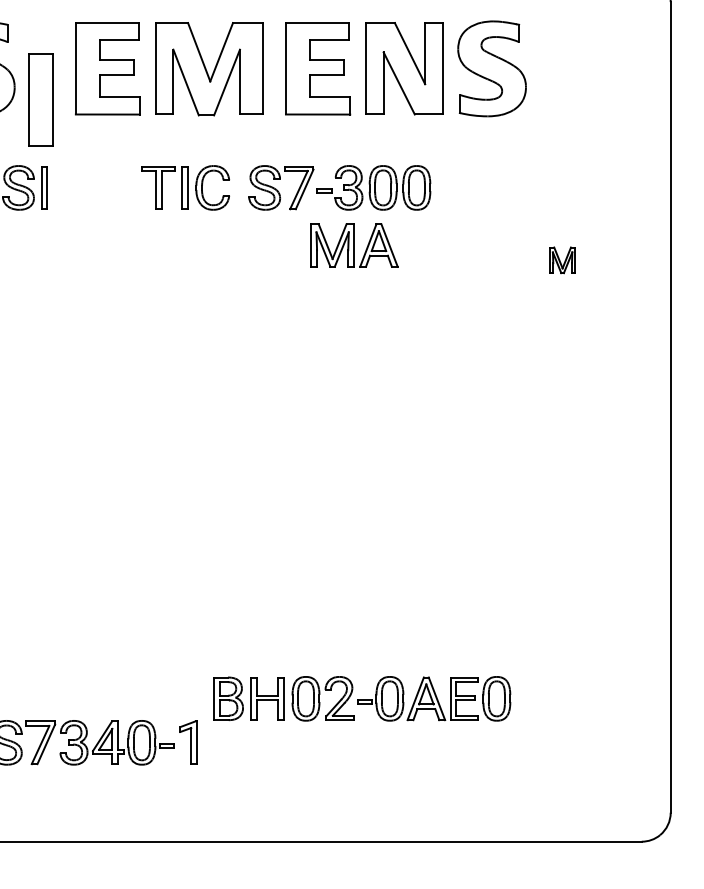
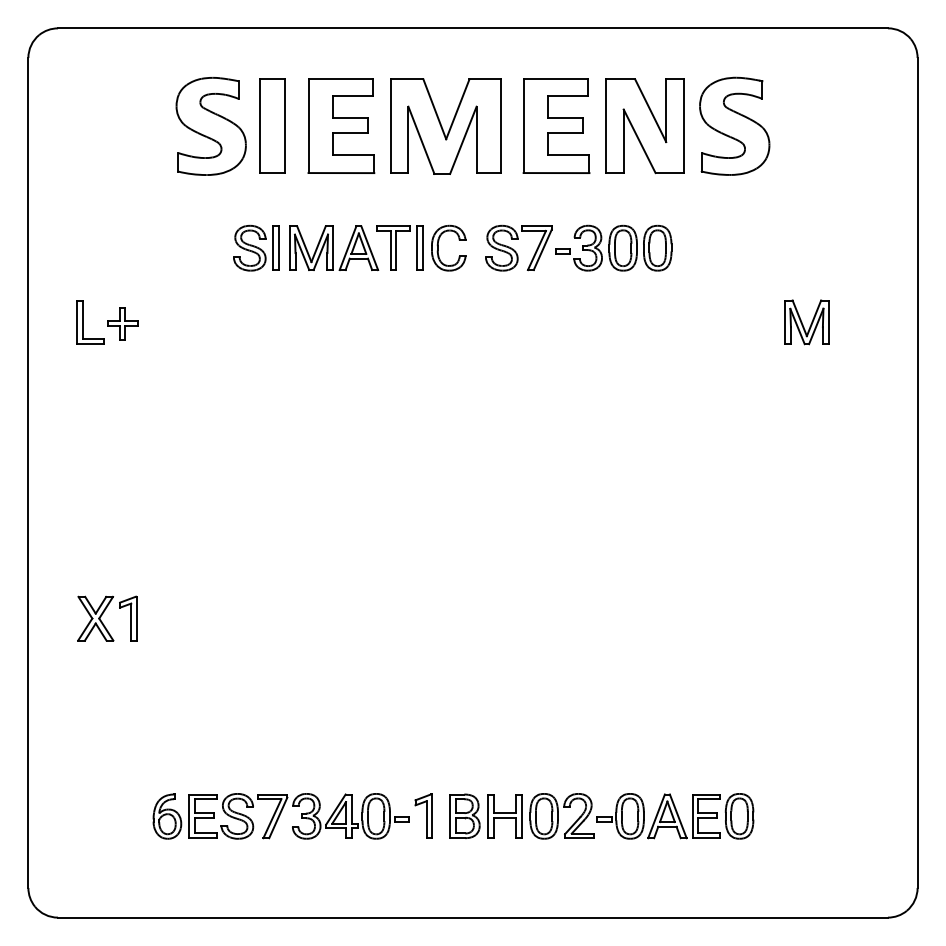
part: (40, 99) -> (272, 125), moved
part: (355, 244) -> (334, 247), moved
part: (562, 260) -> (806, 322), size x1.67
part: (361, 698) -> (601, 816), moved

